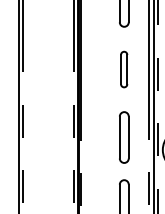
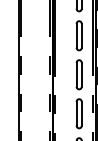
part: (123, 68) -> (78, 35), size x1.43

